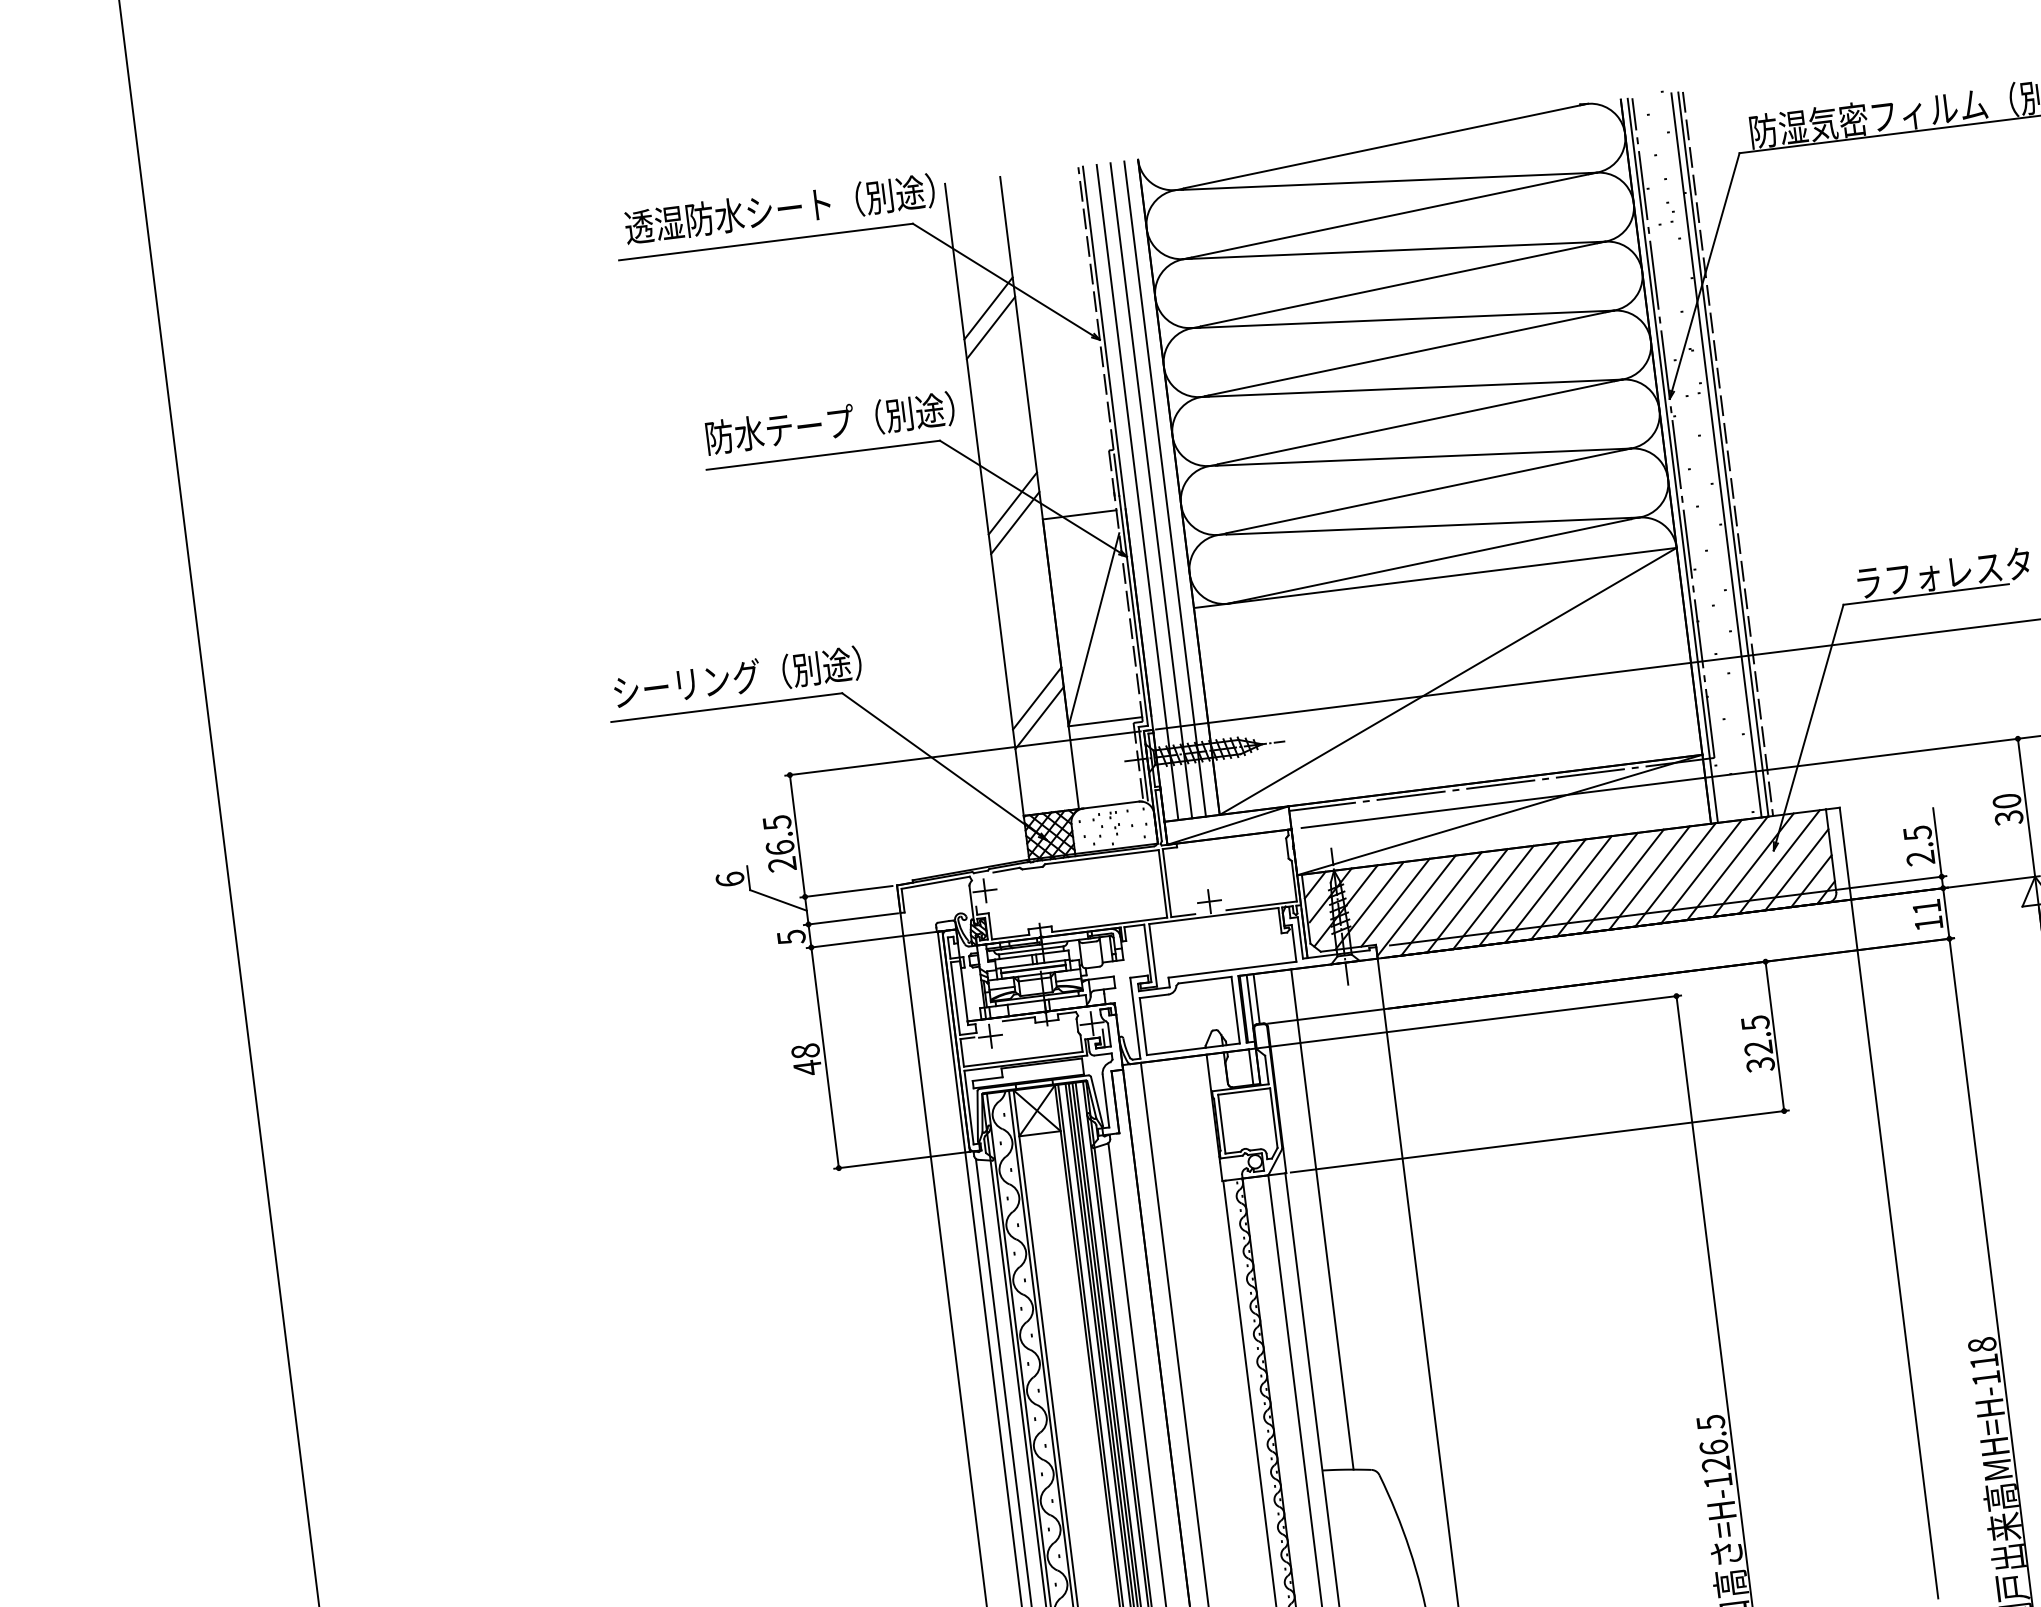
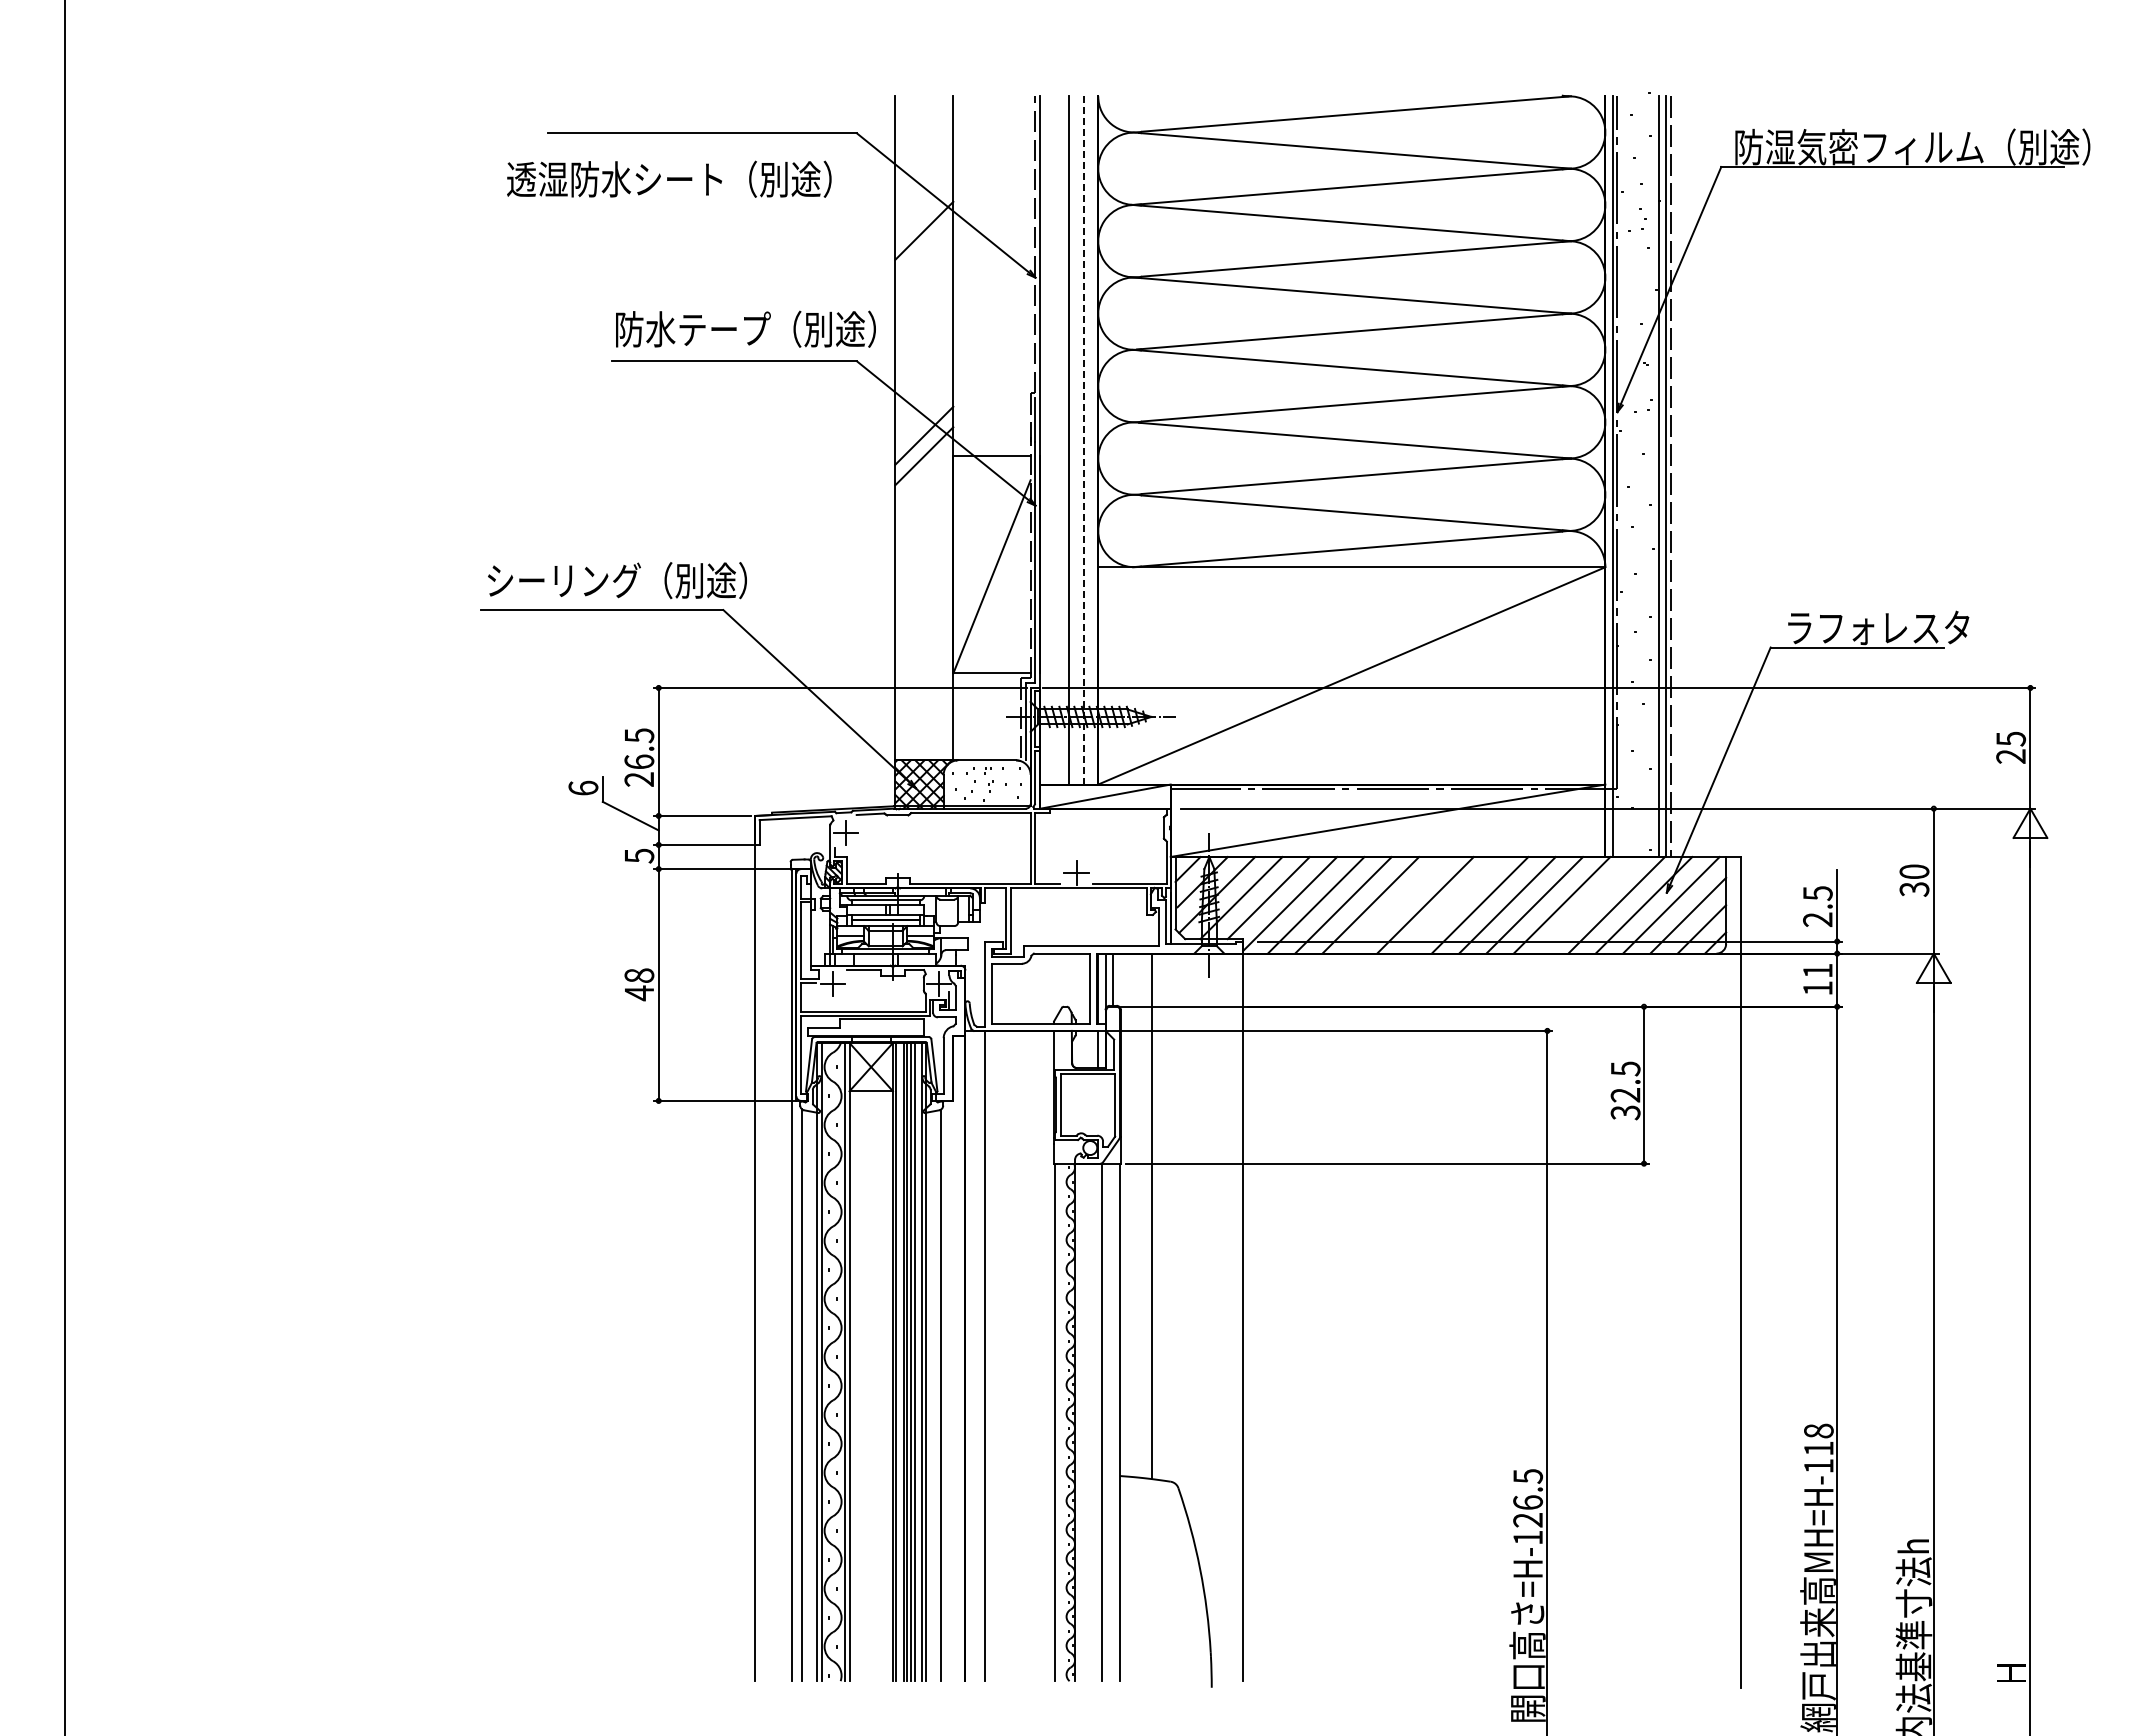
text: (780, 208) -> (669, 178), moved
line: (991, 328) -> (924, 251), removed
line: (1164, 489) -> (1083, 440), solid -> dashed
line: (1137, 492) -> (1054, 440), removed
line: (1037, 698) -> (924, 640), removed
line: (1039, 718) -> (924, 661), removed
line: (1701, 871) -> (1589, 905), removed
line: (1571, 888) -> (1452, 905), removed
line: (1518, 894) -> (1397, 905), removed

